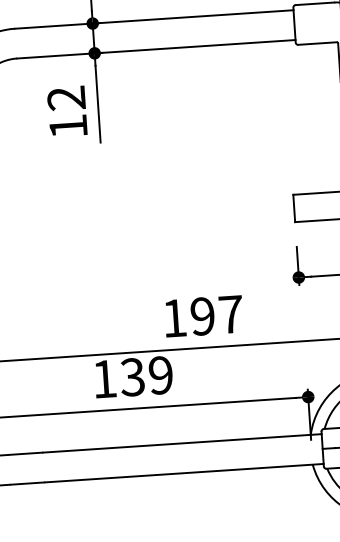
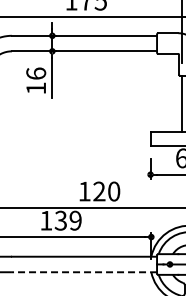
text: (67, 97) -> (36, 73), 12 -> 16
text: (216, 315) -> (106, 191), 197 -> 120
line: (184, 473) -> (84, 272), solid -> dashed

